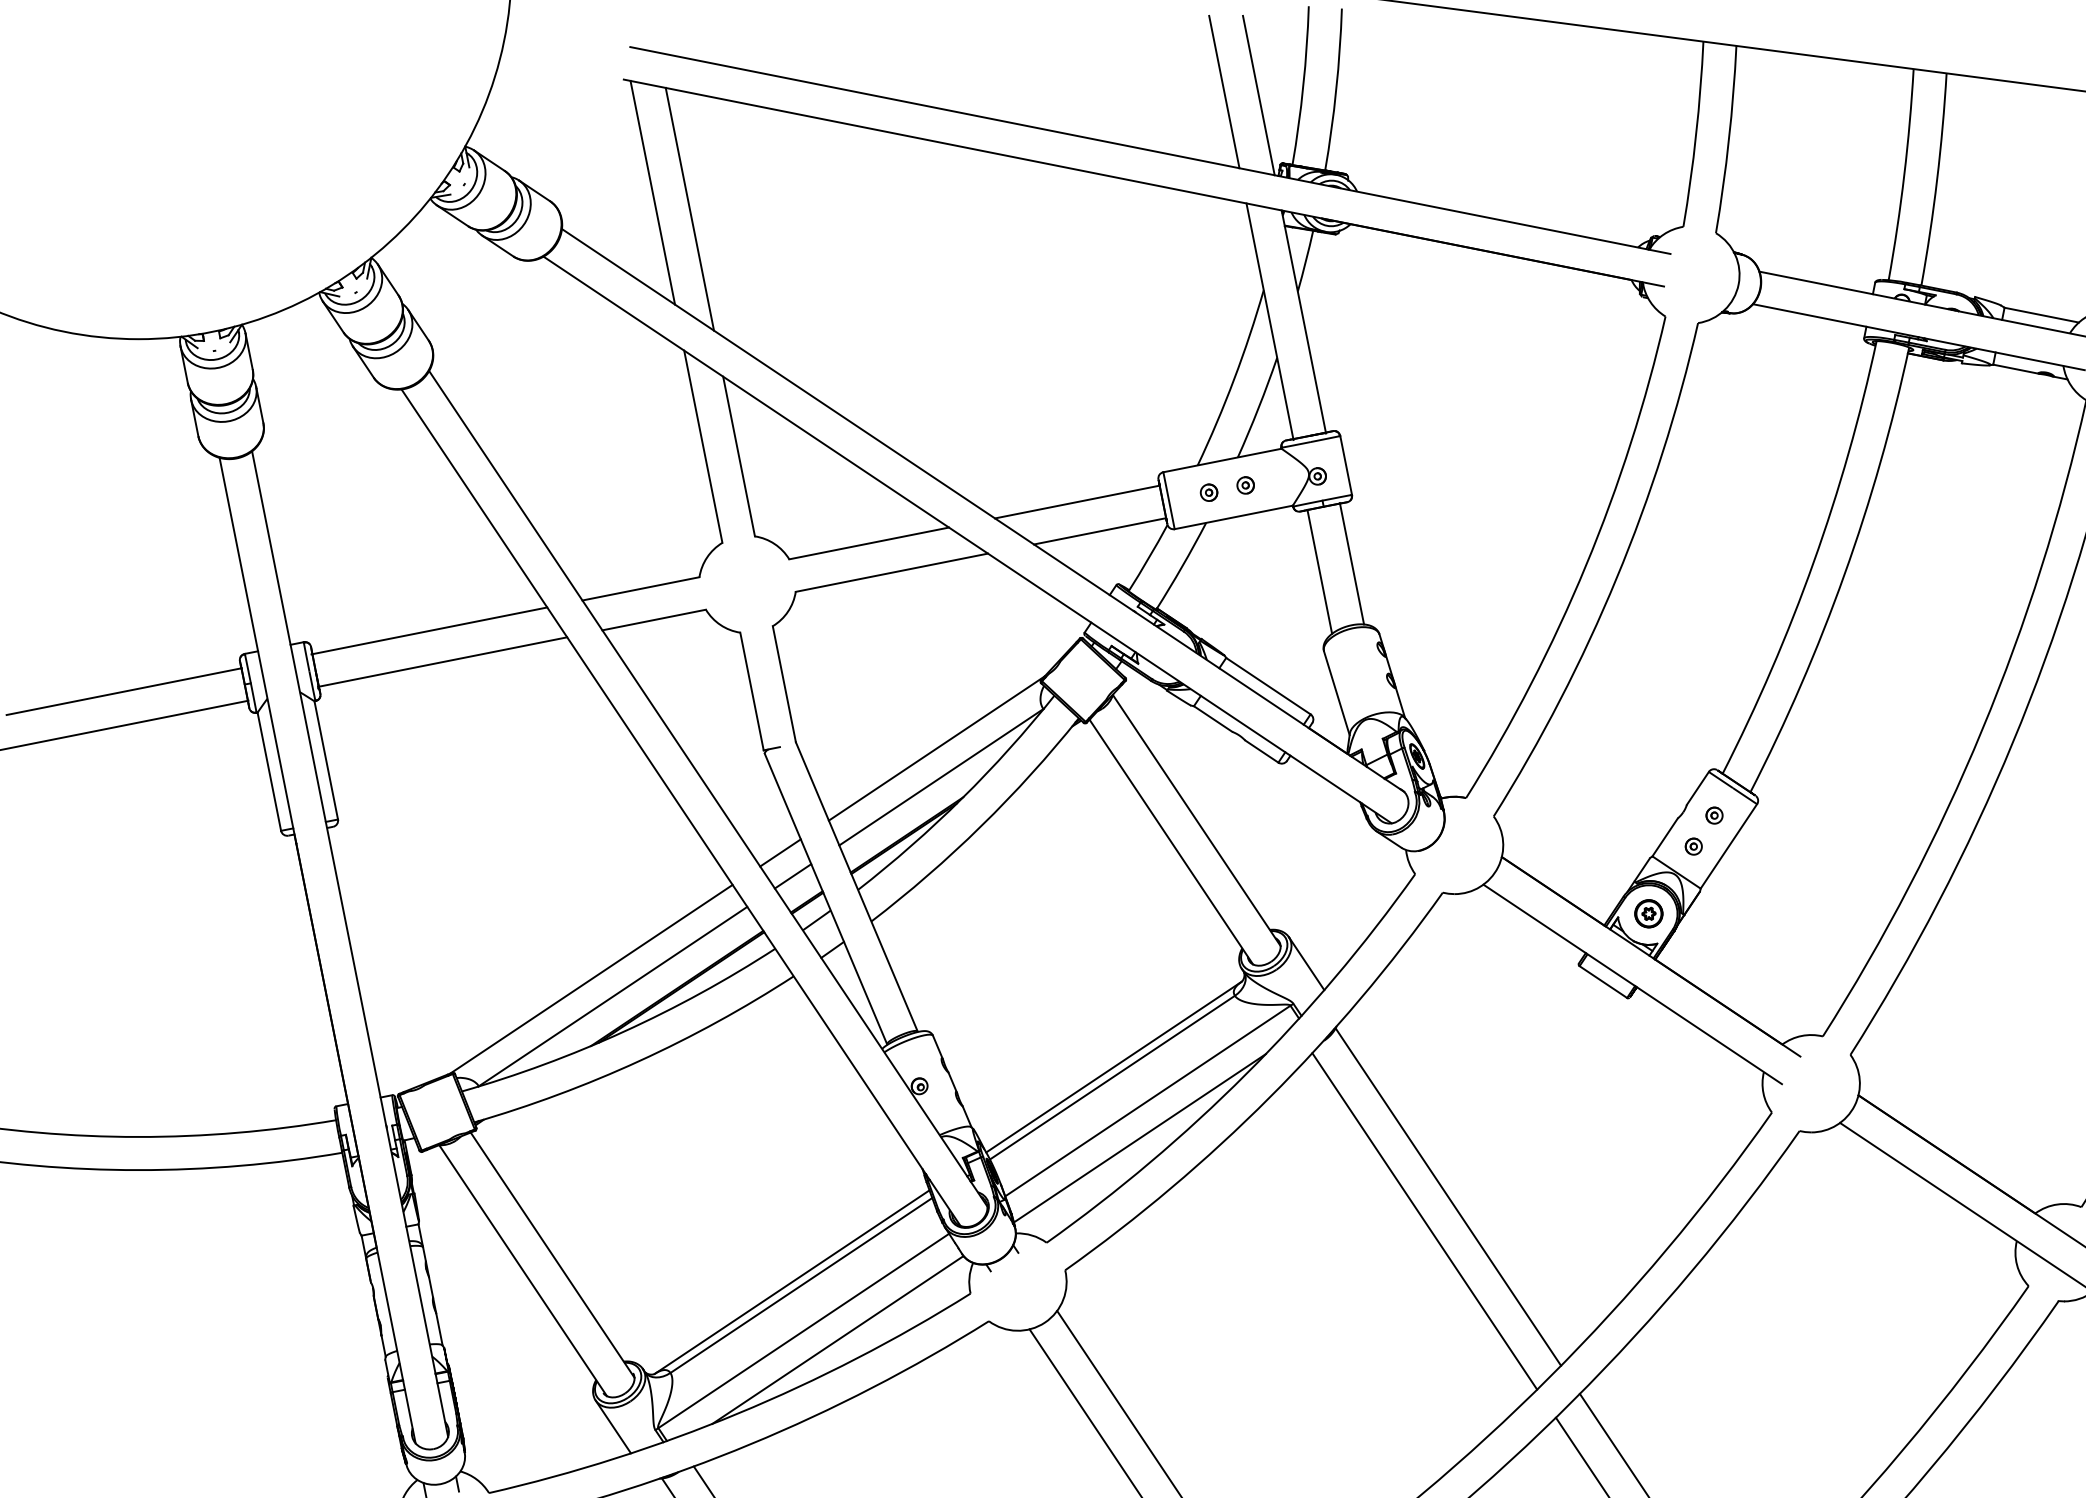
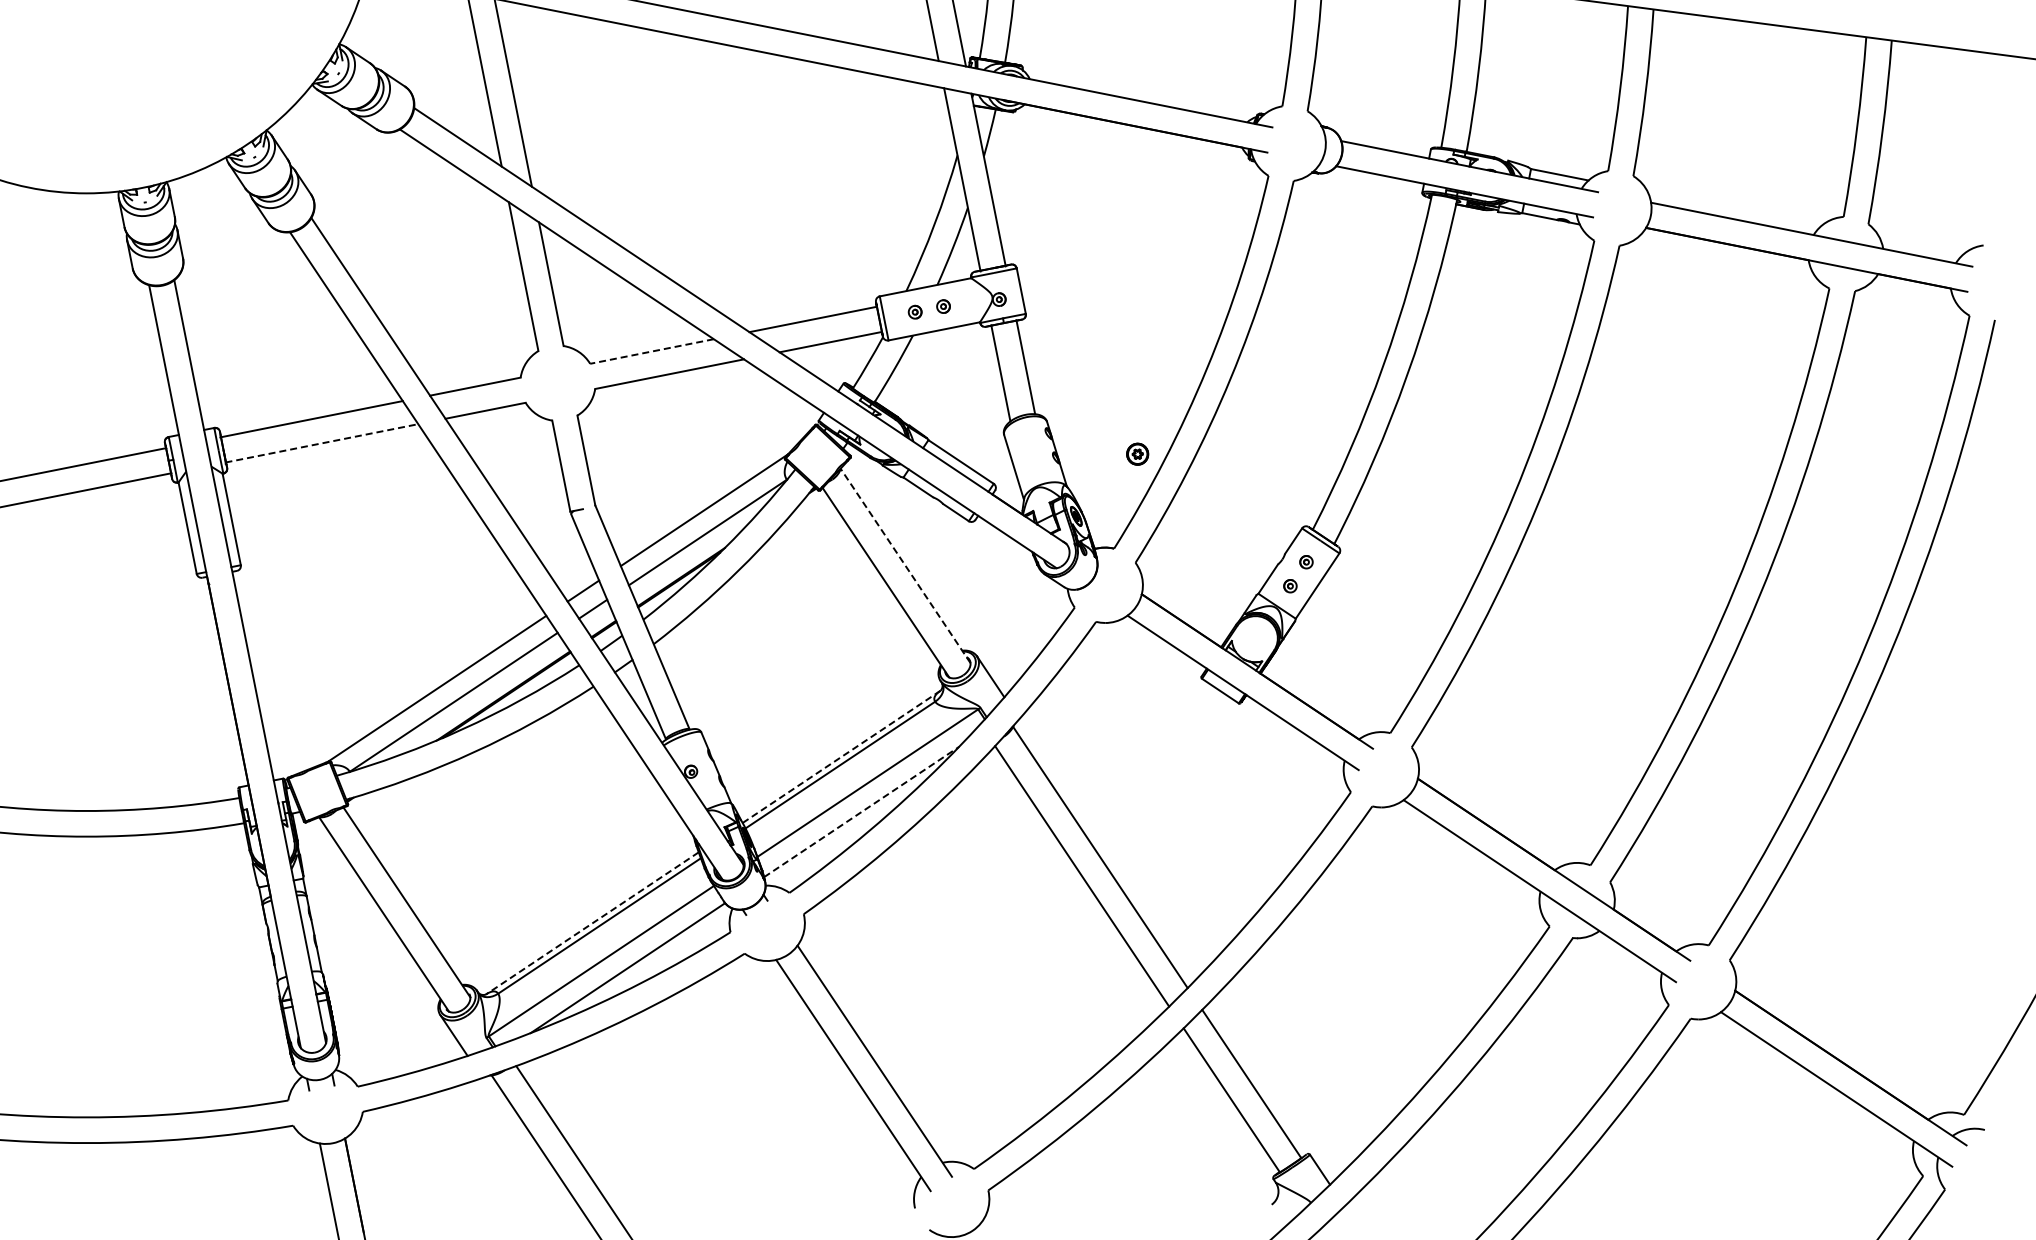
line: (868, 543) -> (651, 351), solid -> dashed
line: (443, 662) -> (322, 443), solid -> dashed
line: (1196, 821) -> (905, 566), solid -> dashed
part: (1648, 912) -> (1137, 453), moved
line: (1113, 1067) -> (841, 757), solid -> dashed
line: (1141, 1137) -> (862, 811), solid -> dashed
line: (792, 1282) -> (592, 923), solid -> dashed

